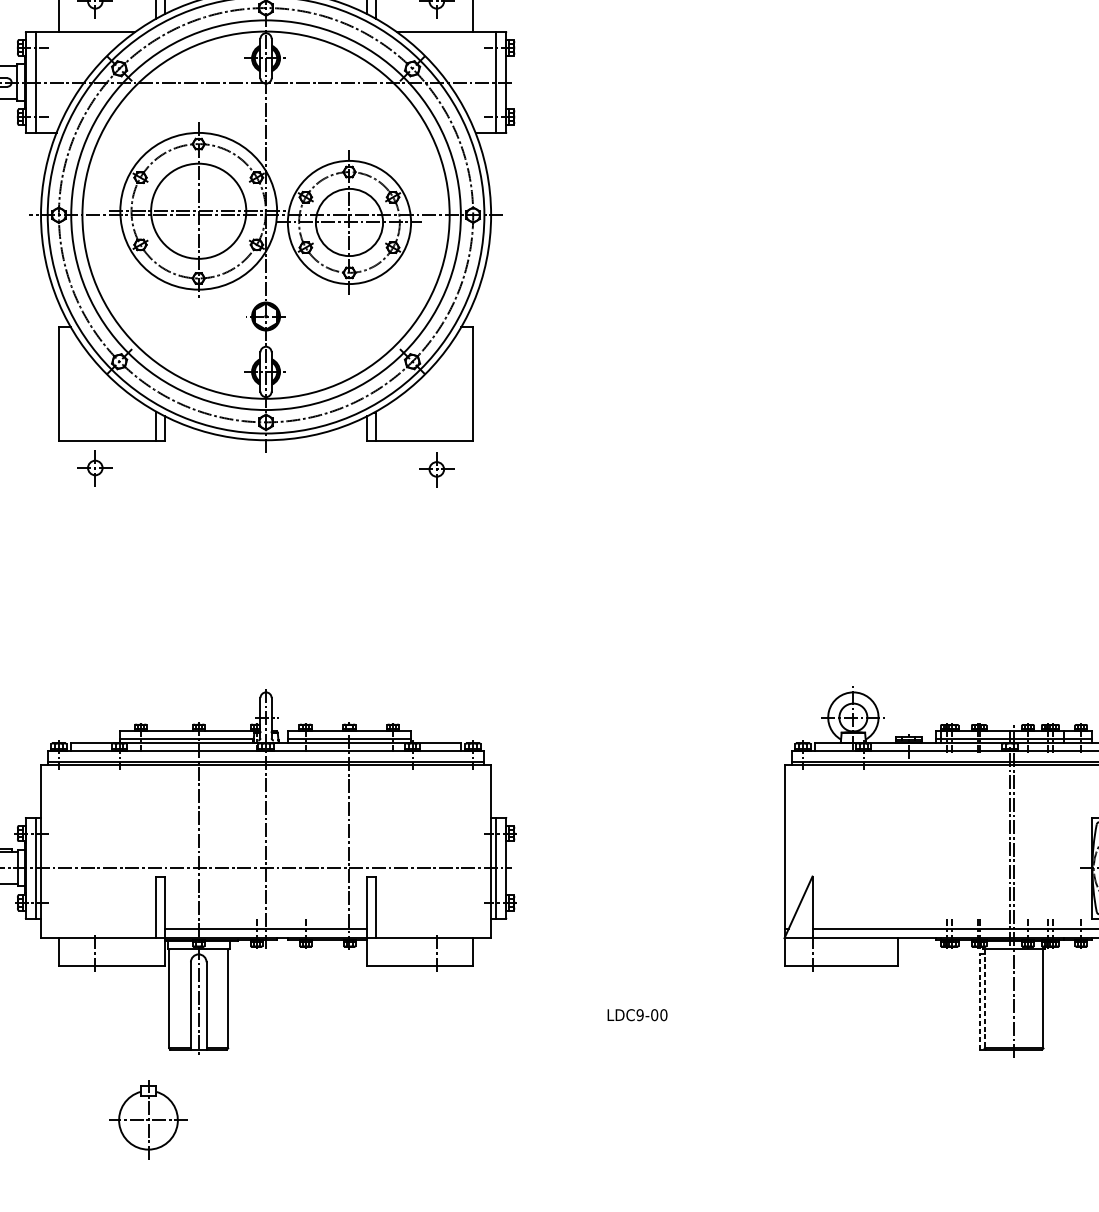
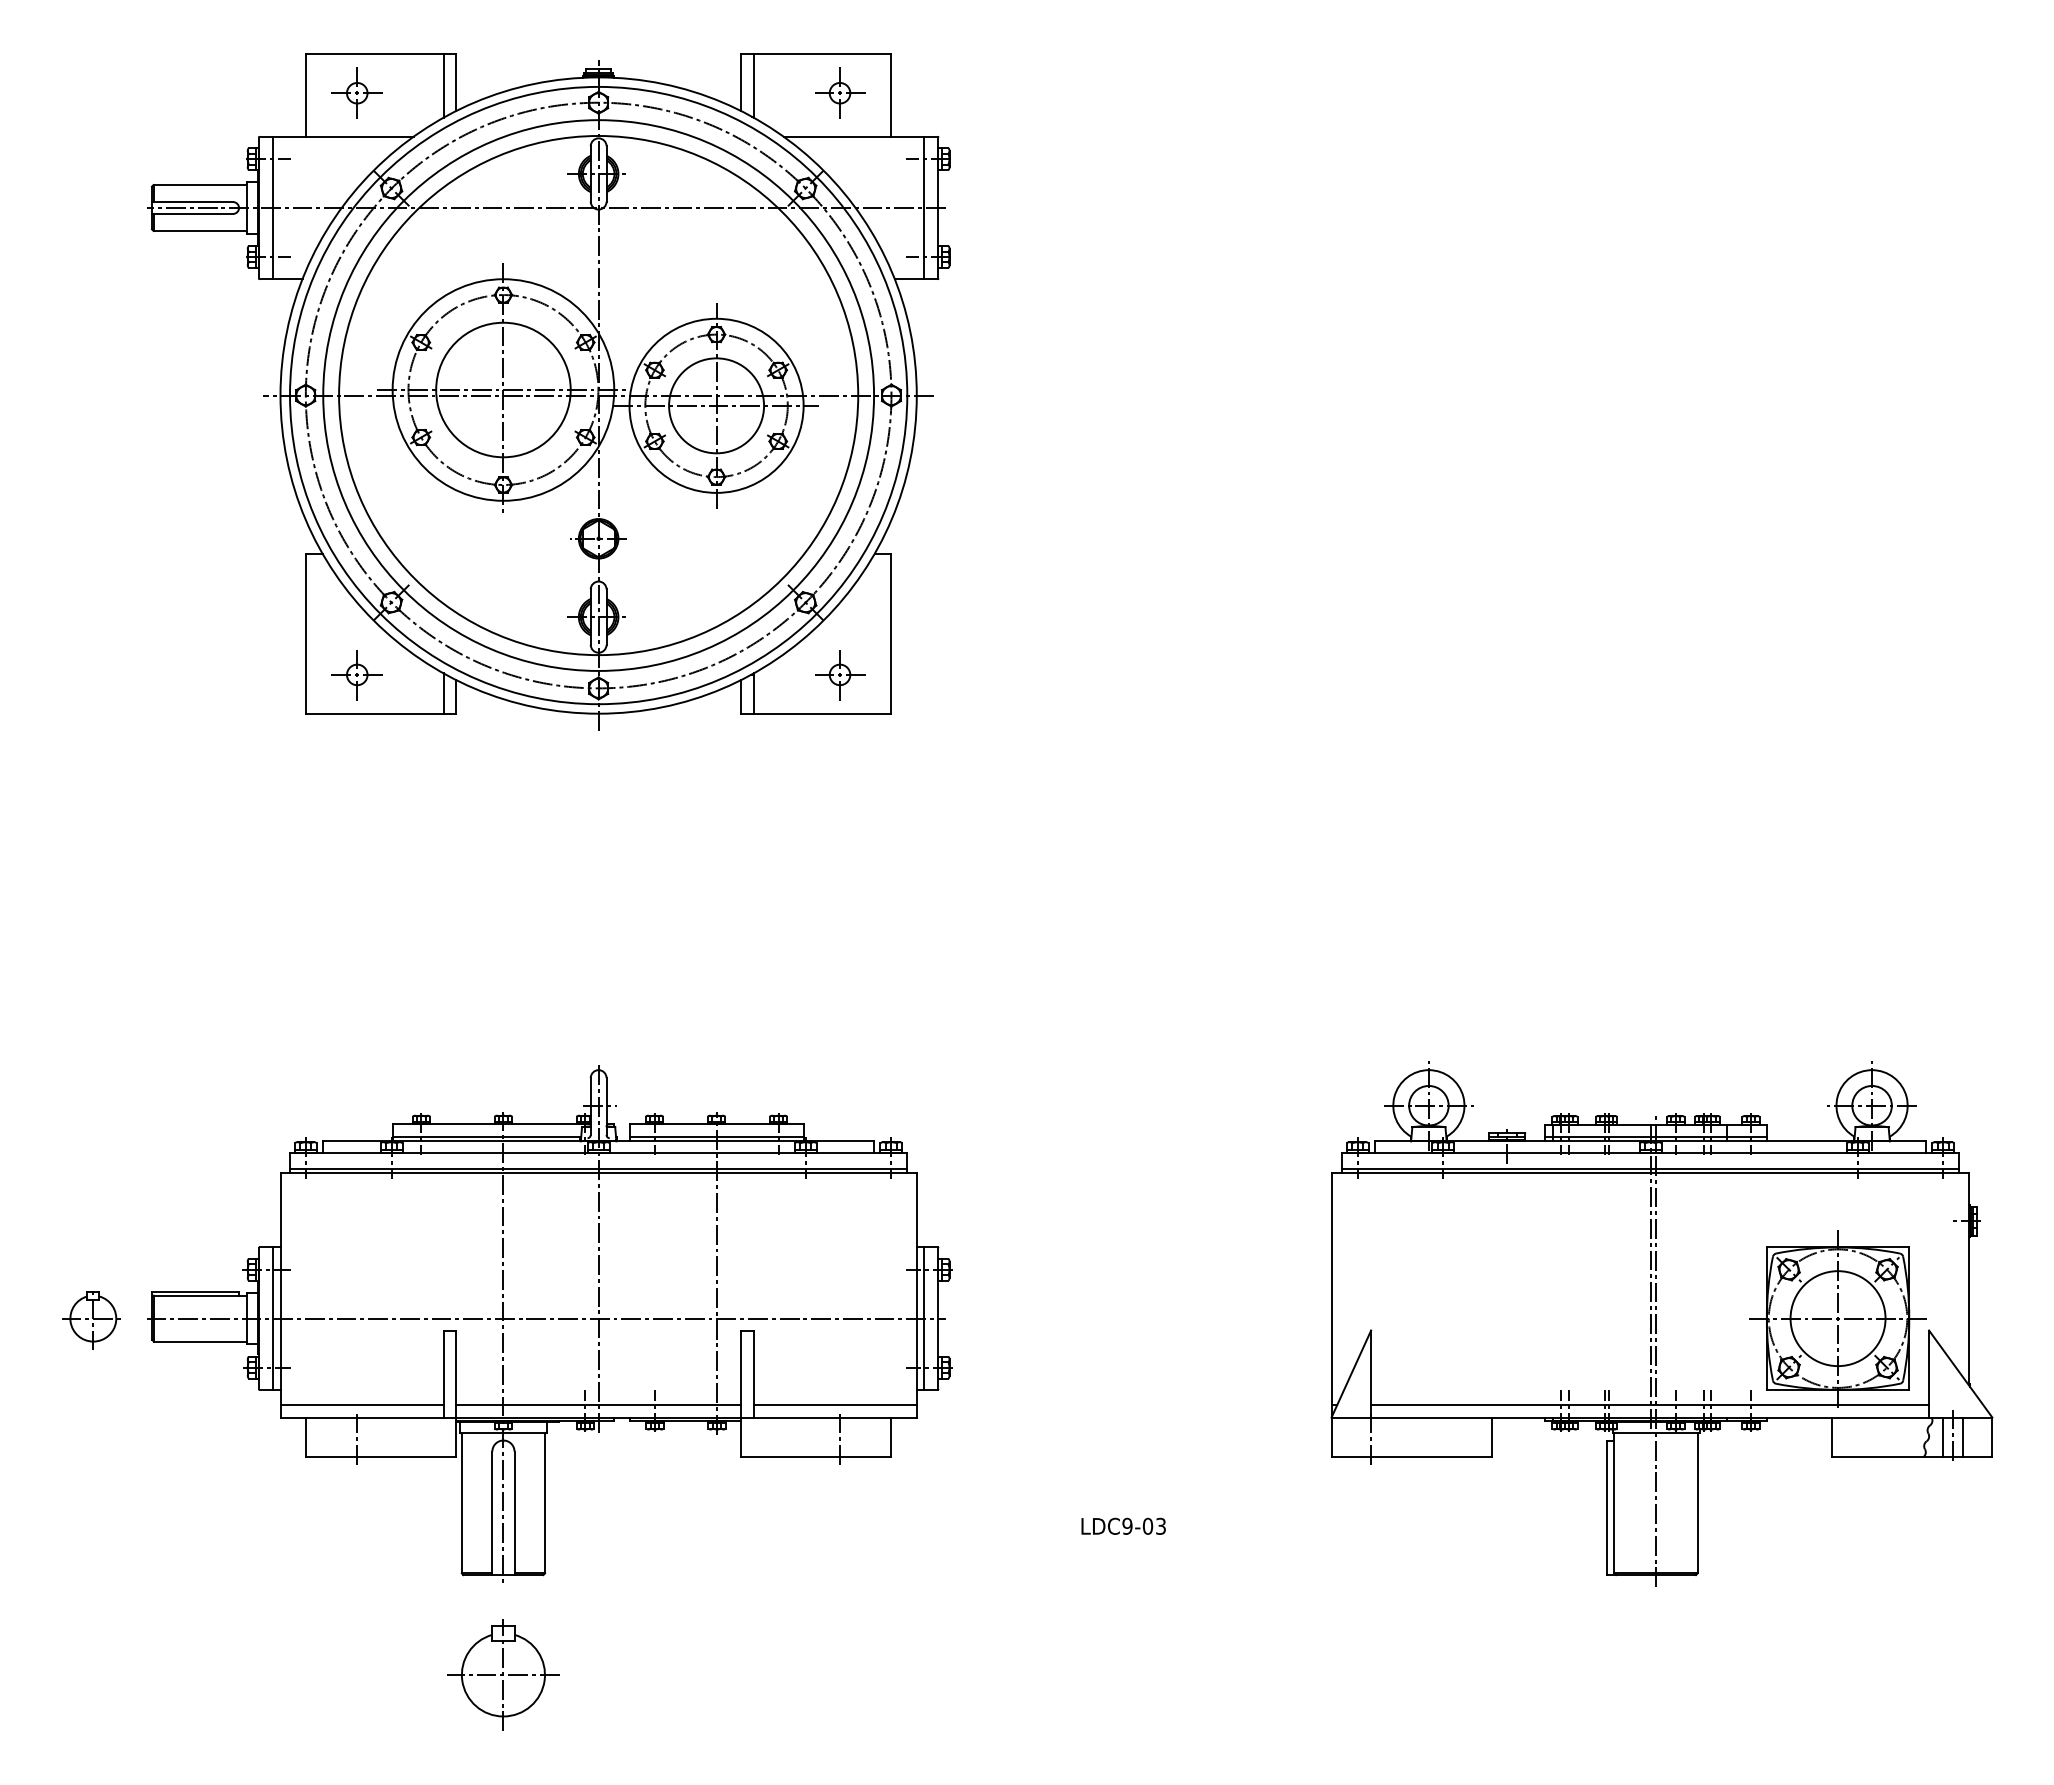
part: (94, 468) -> (356, 675), moved
part: (437, 469) -> (840, 675), moved
line: (98, 928) -> (361, 1404), added
line: (432, 928) -> (834, 1404), added
line: (984, 998) -> (1614, 1503), dashed -> solid
line: (979, 1001) -> (1607, 1507), dashed -> solid
text: (664, 1014) -> (1161, 1525), LDC9-00 -> LDC9-03
part: (148, 1119) -> (503, 1674), moved

